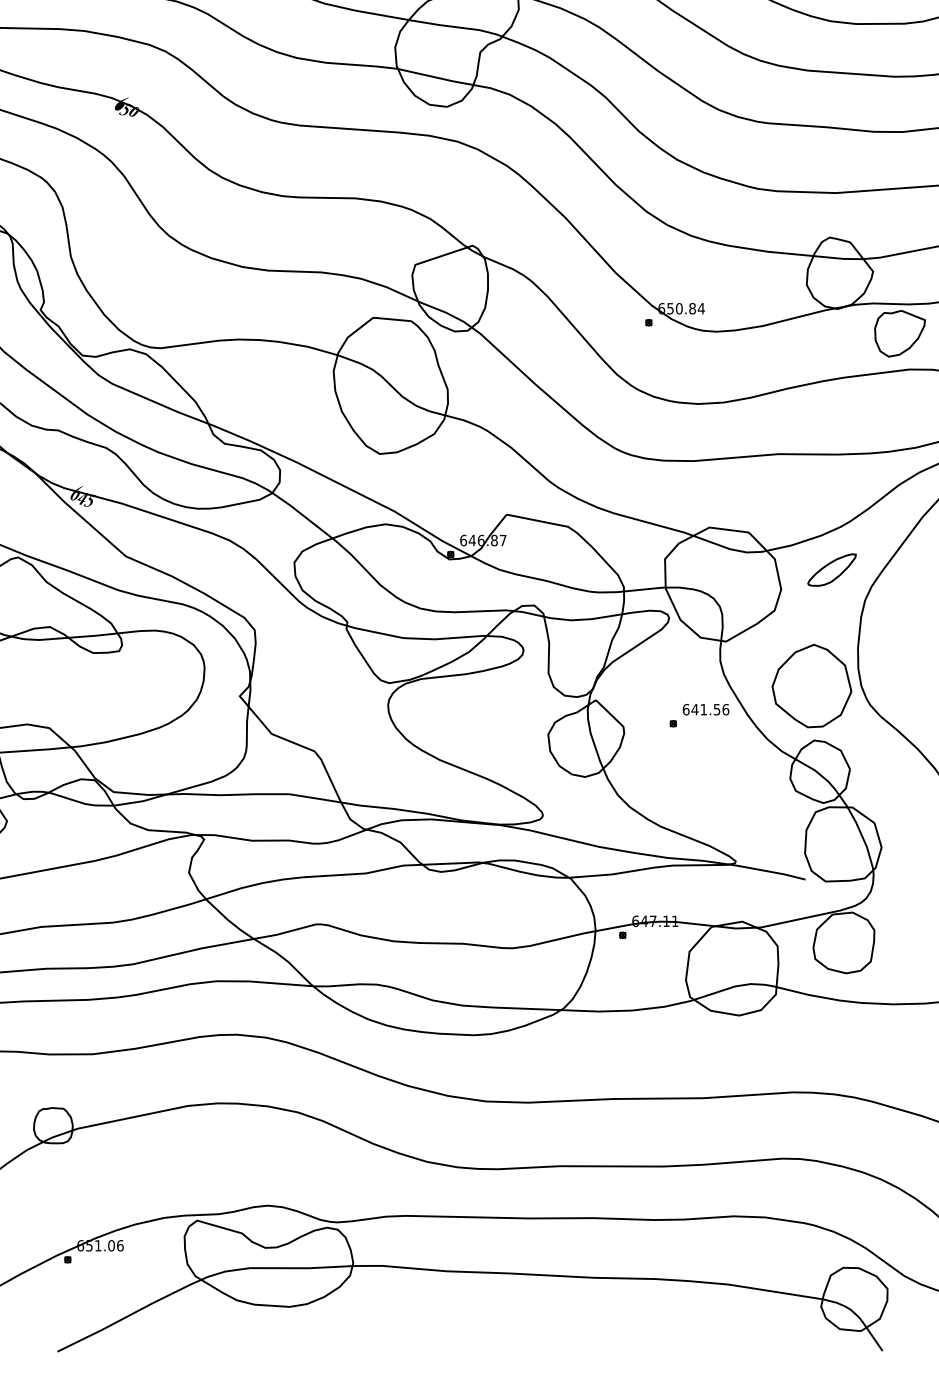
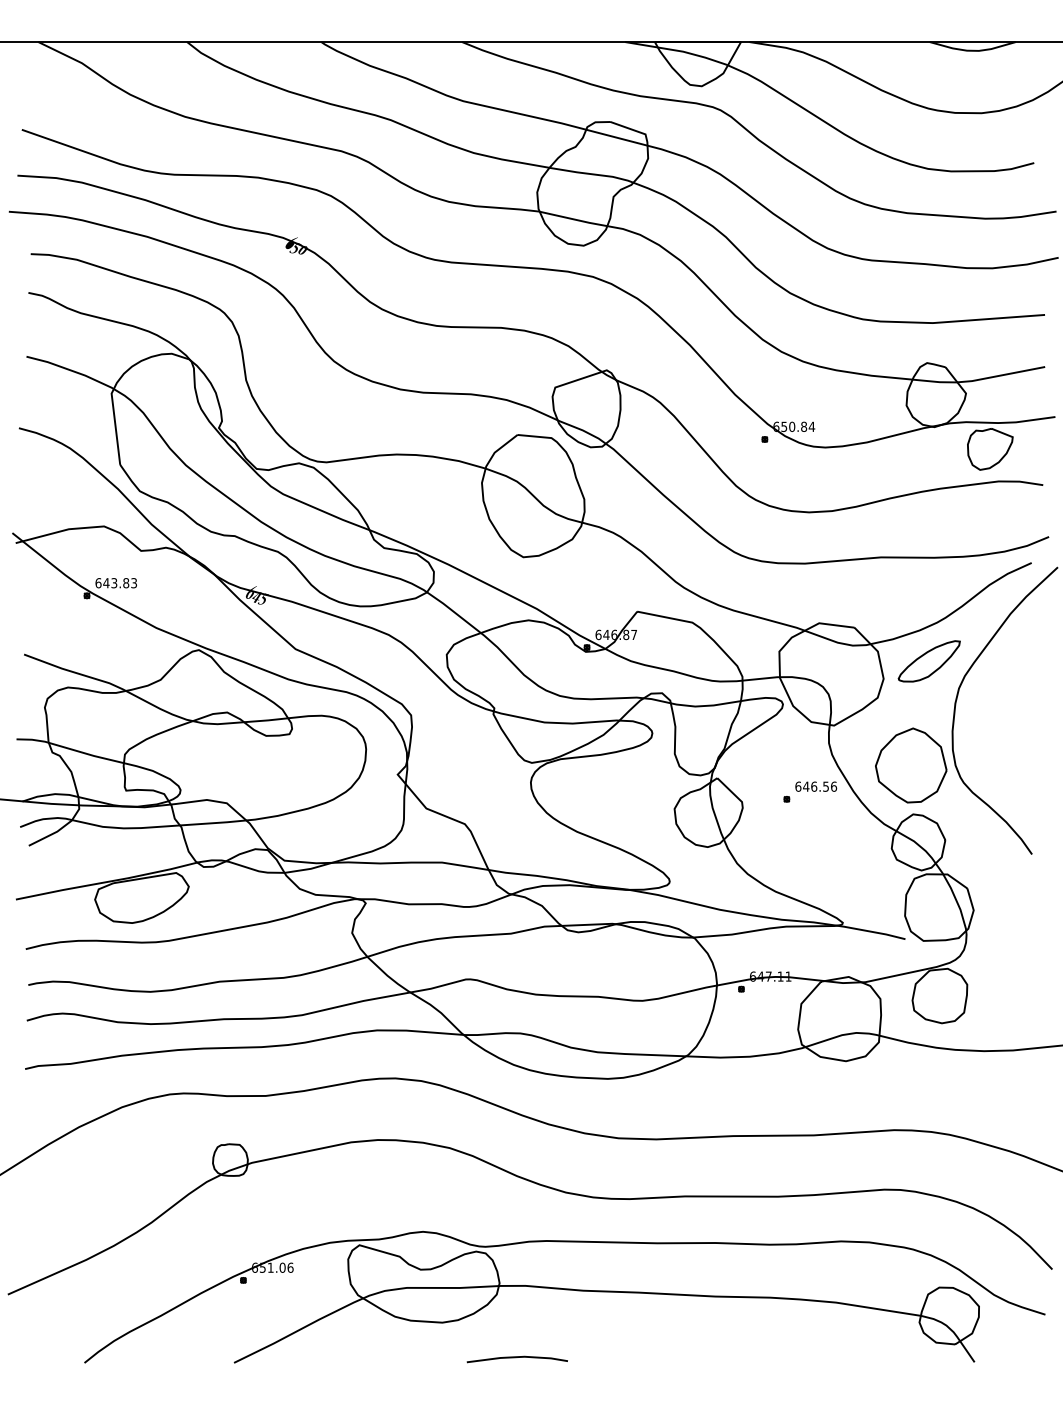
part: (831, 570) -> (928, 661), size x1.43
text: (704, 709) -> (814, 786), 641.56 -> 646.56
line: (372, 1346) -> (516, 1358), added

